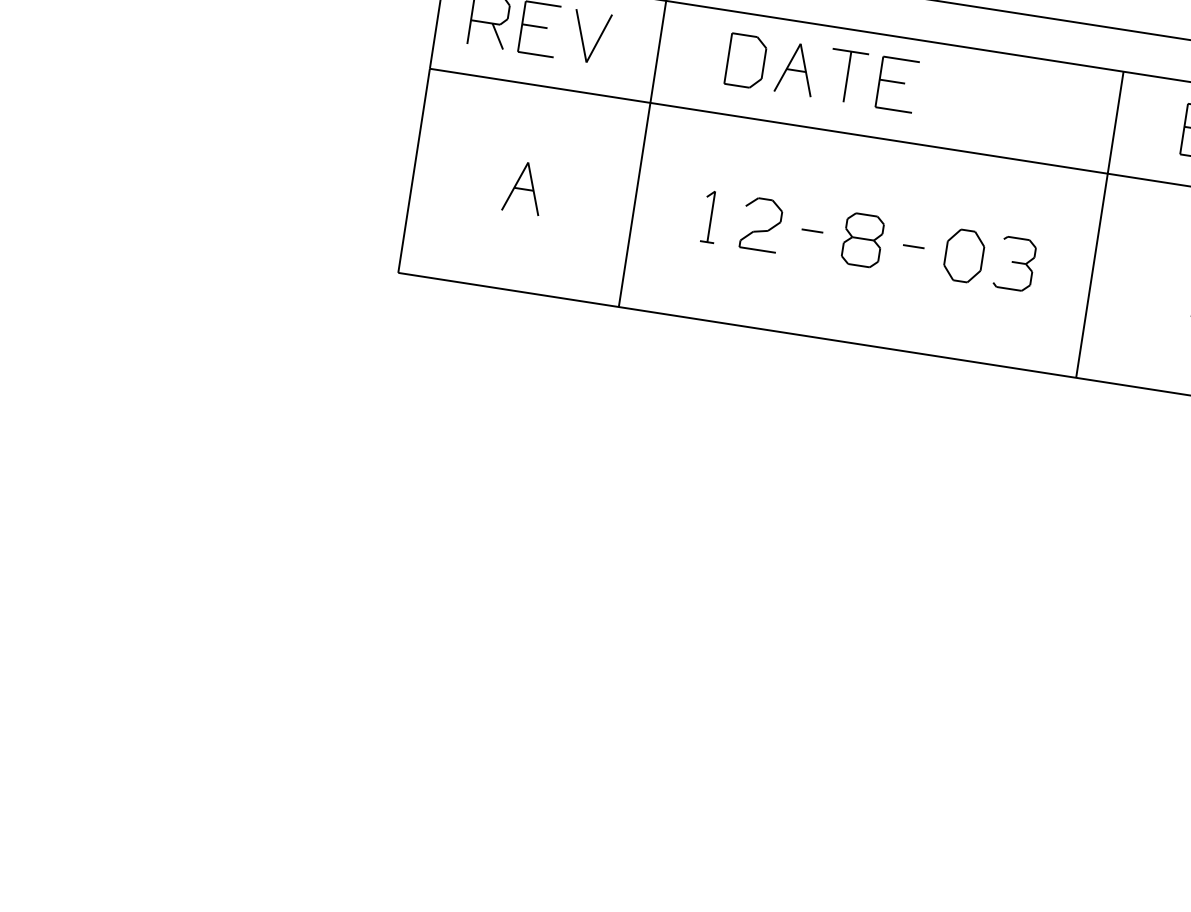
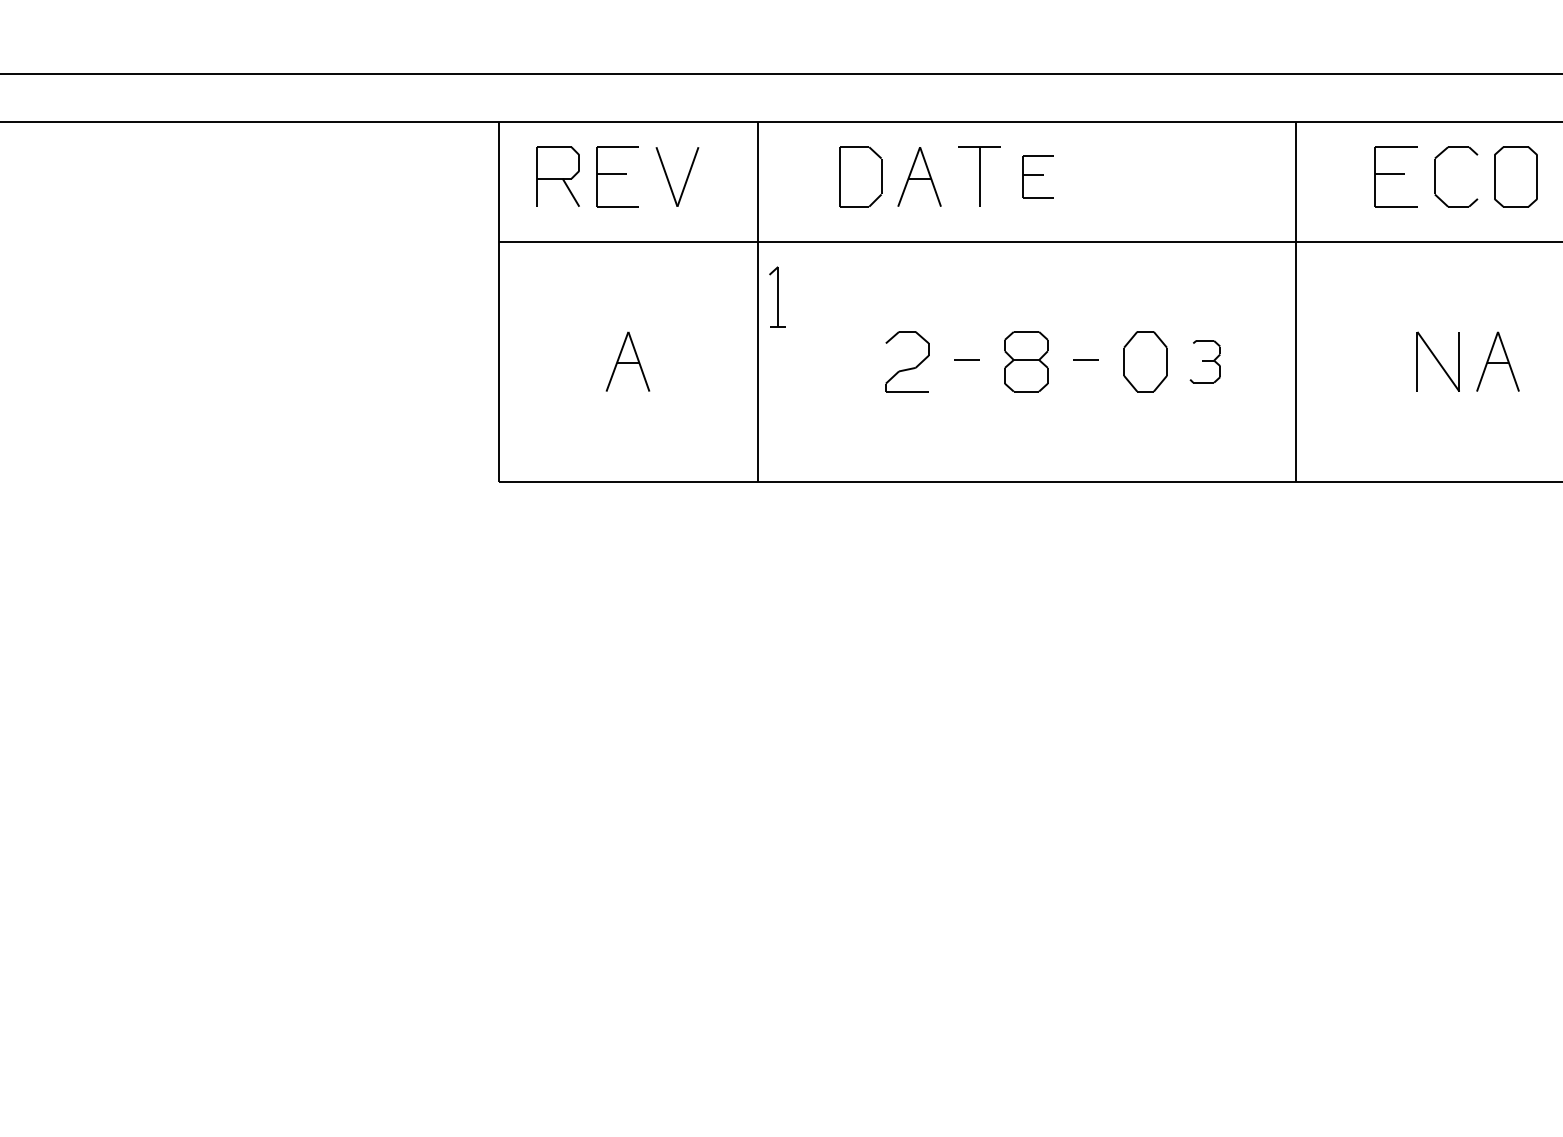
part: (896, 84) -> (1037, 176), size x0.7
part: (710, 216) -> (777, 296), moved
part: (1015, 263) -> (1205, 361), size x0.7

